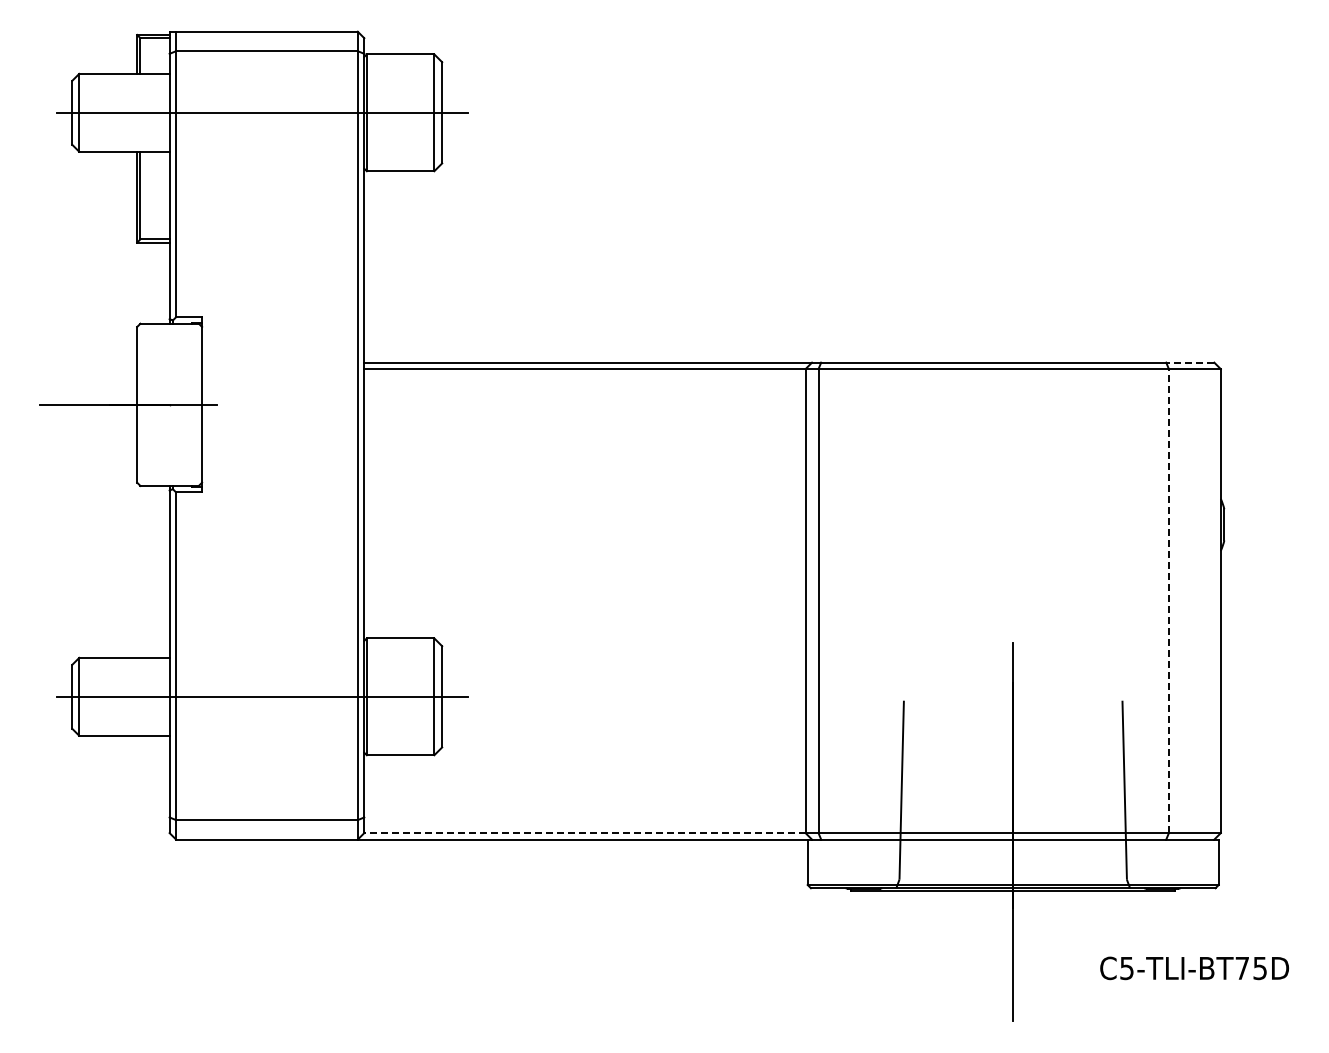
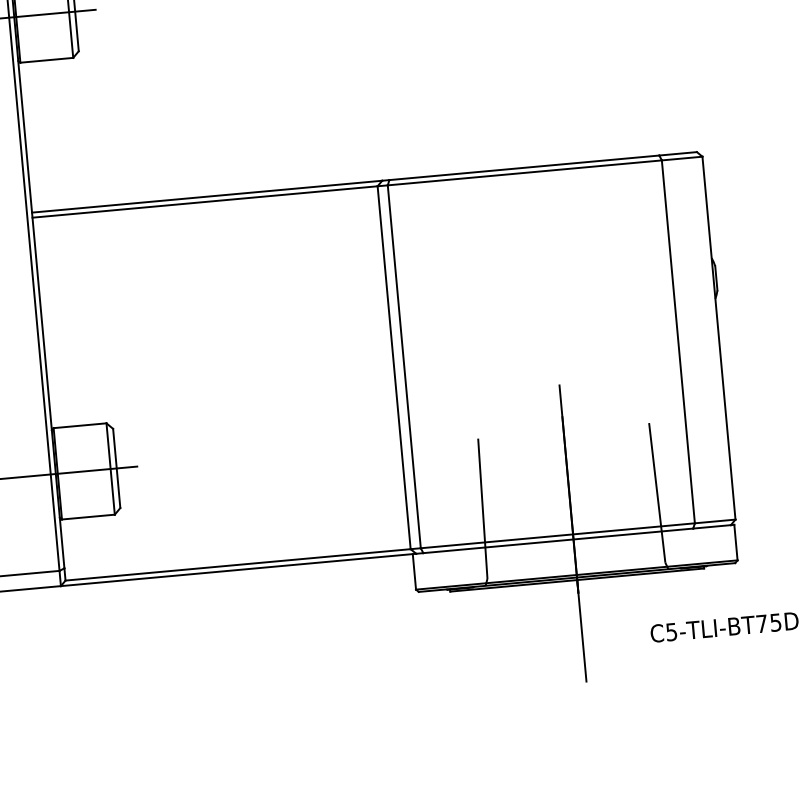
line: (1189, 362) -> (677, 153), dashed -> solid
line: (1168, 601) -> (678, 342), dashed -> solid
line: (584, 833) -> (237, 565), dashed -> solid

